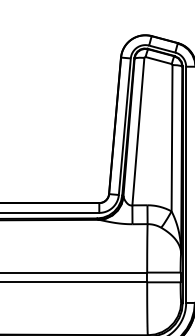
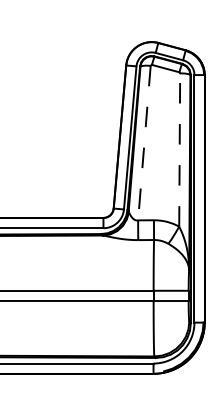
line: (138, 132) -> (144, 143), solid -> dashed
line: (171, 137) -> (179, 149), solid -> dashed

